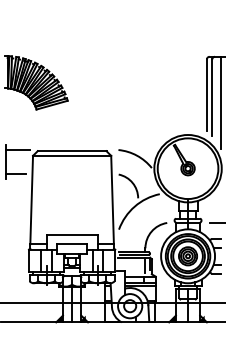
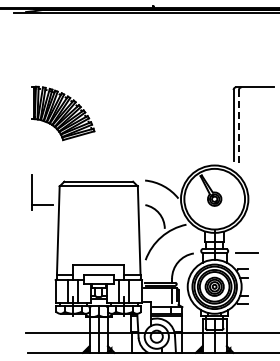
line: (211, 97) -> (238, 128), solid -> dashed
line: (220, 102) -> (247, 133), removed
line: (17, 149) -> (44, 180), removed

